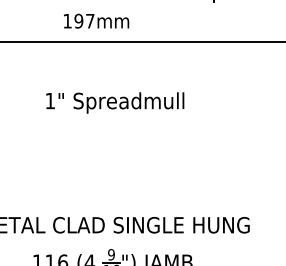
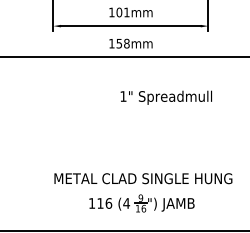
text: (83, 20) -> (122, 43), 197mm -> 158mm
text: (113, 102) -> (165, 97), moved

